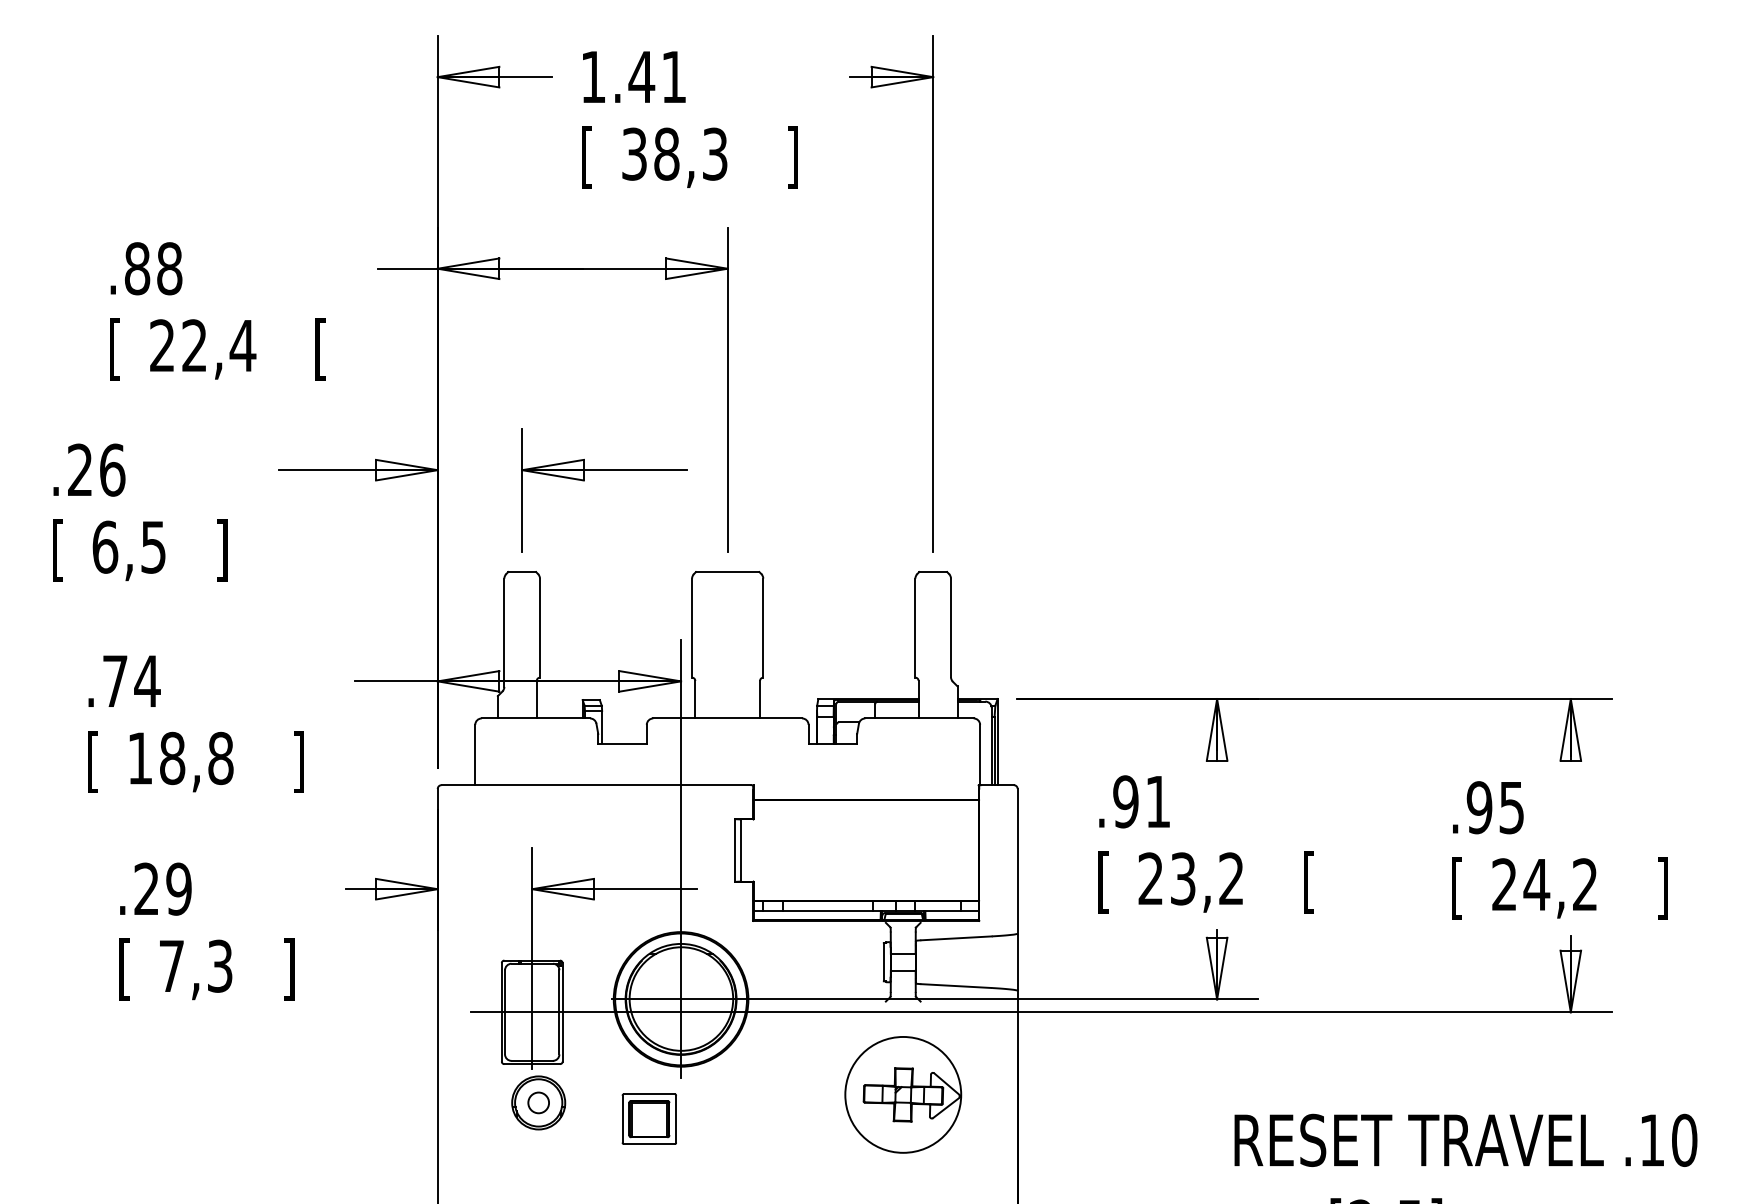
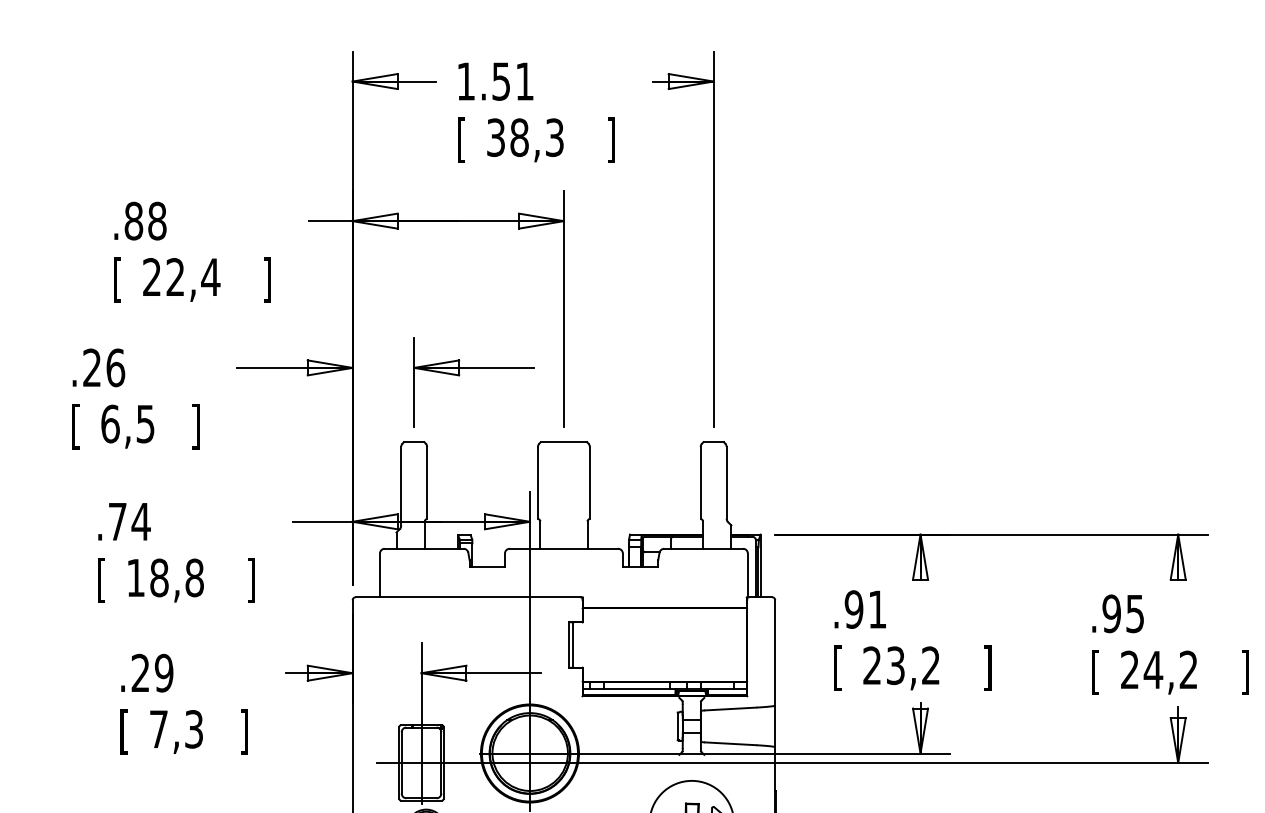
text: (641, 77) -> (501, 81), 1.41 -> 1.51
text: (320, 349) -> (267, 279), [ -> ]
text: (1309, 882) -> (987, 668), [ -> ]

